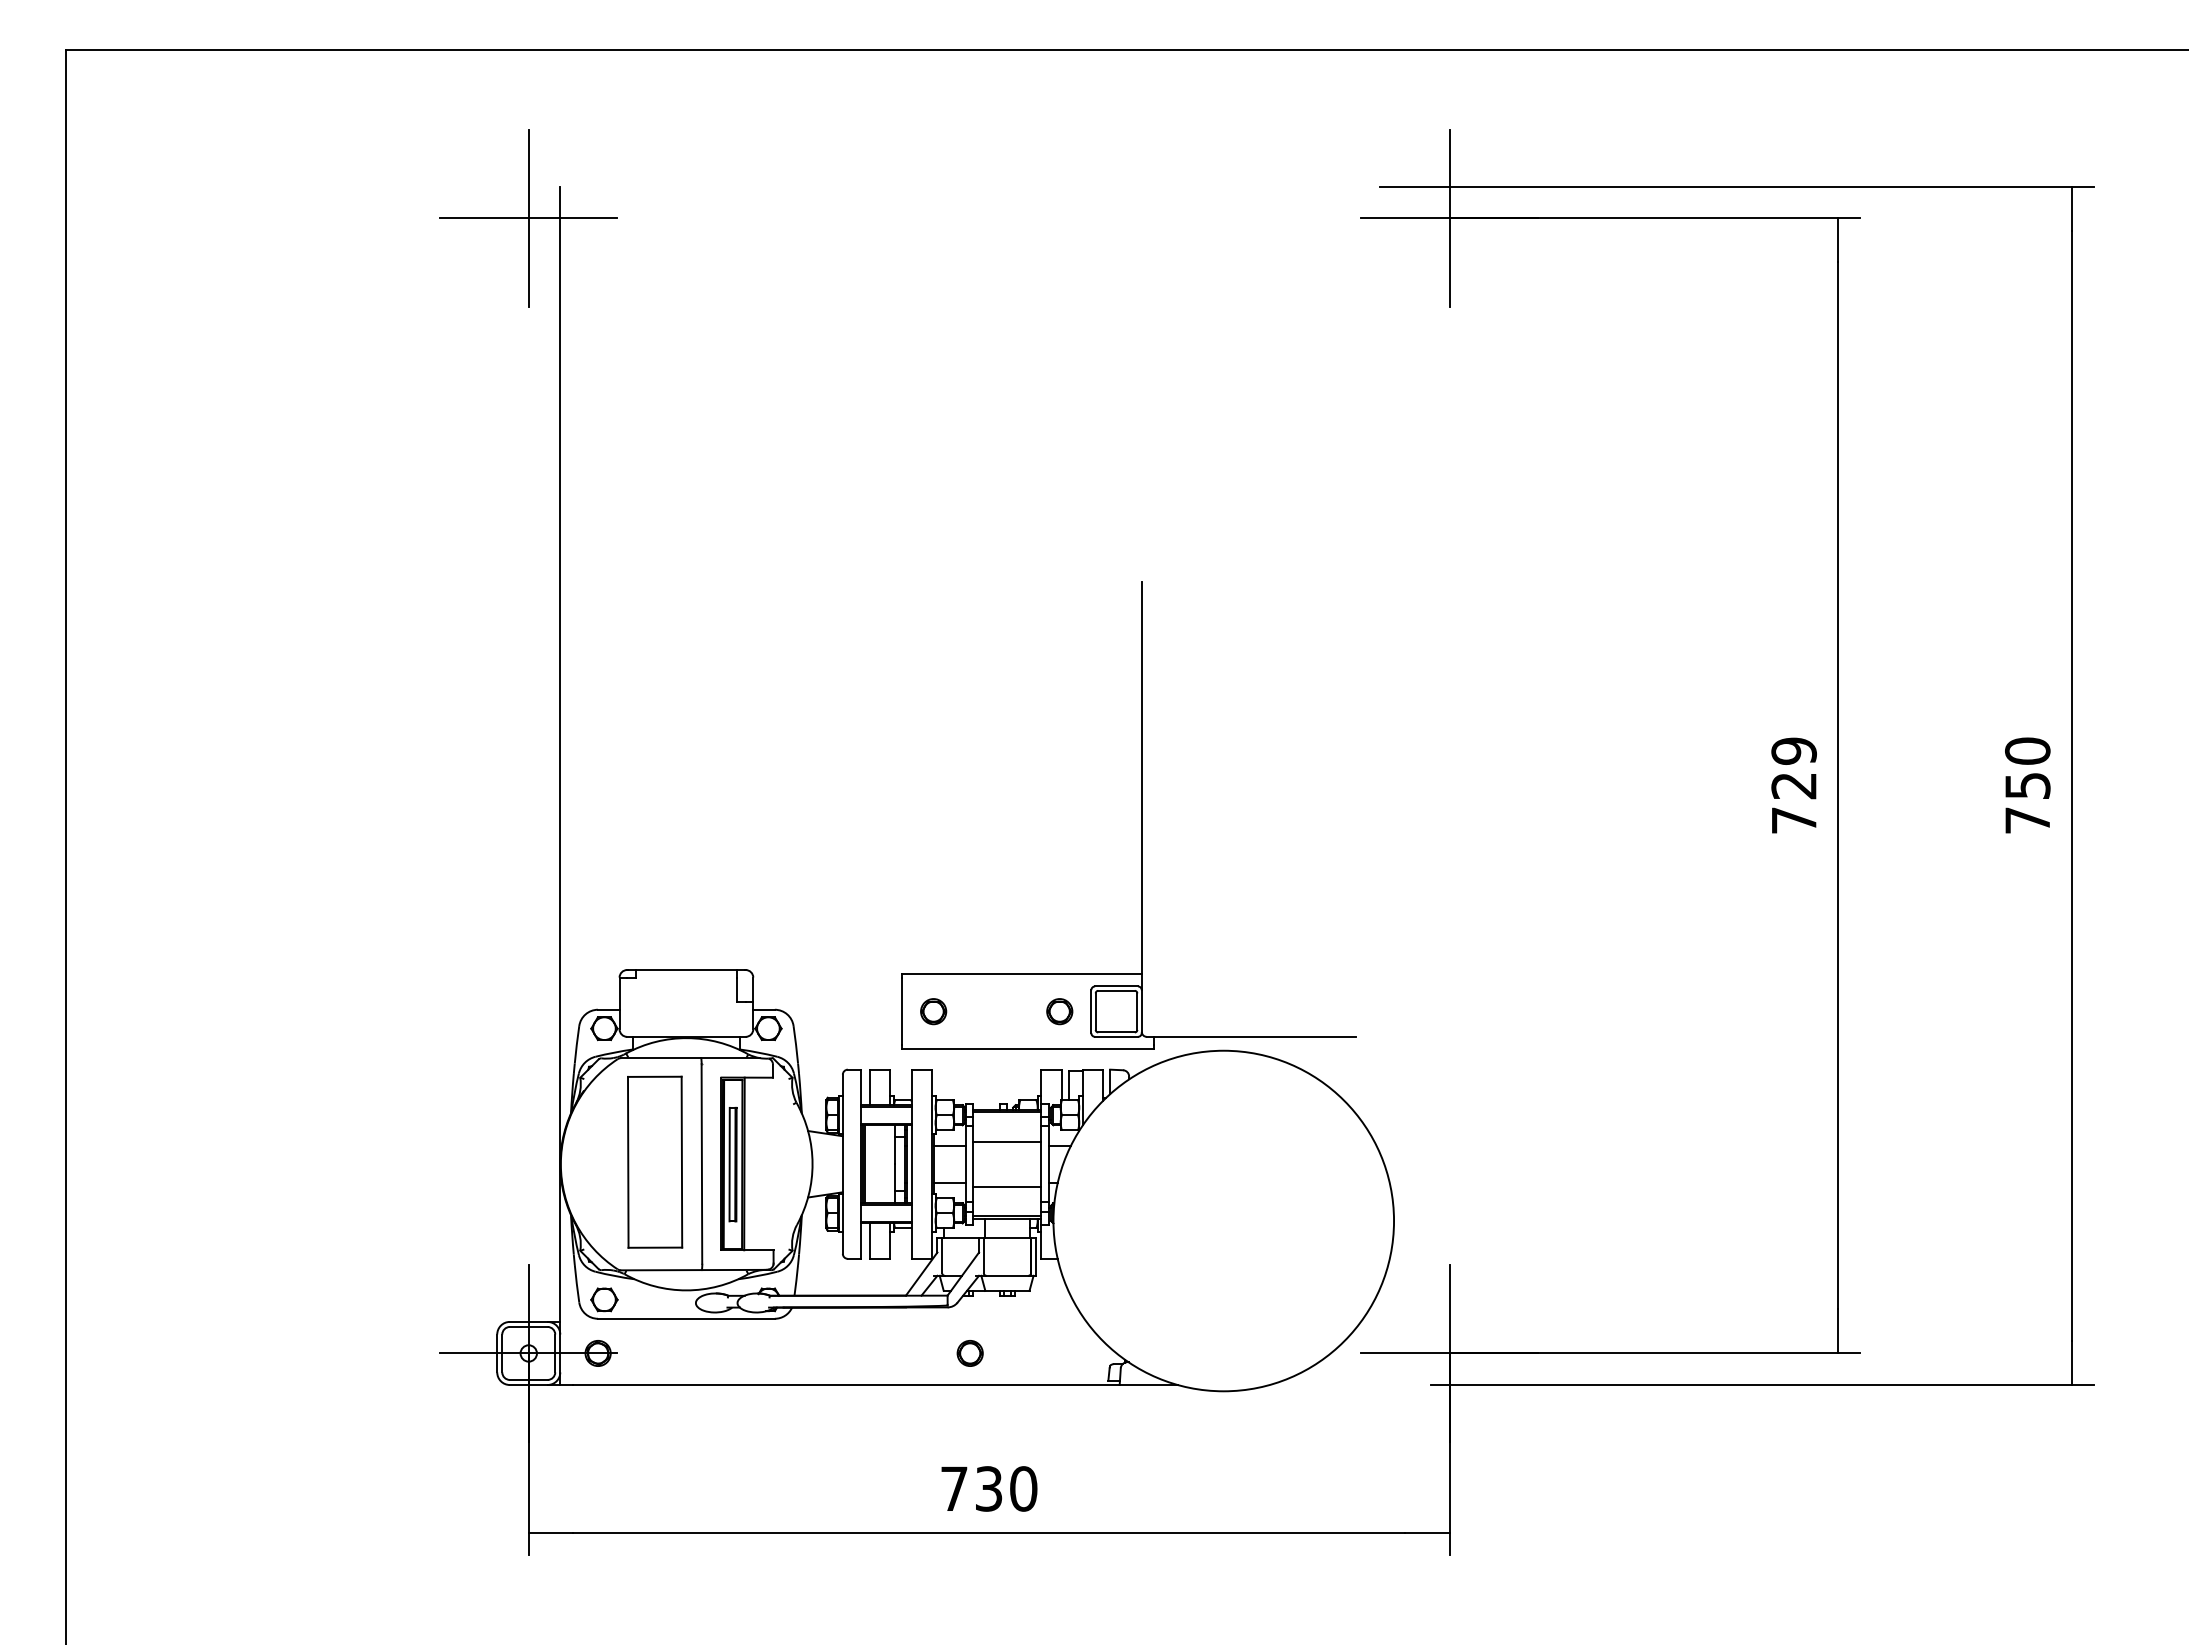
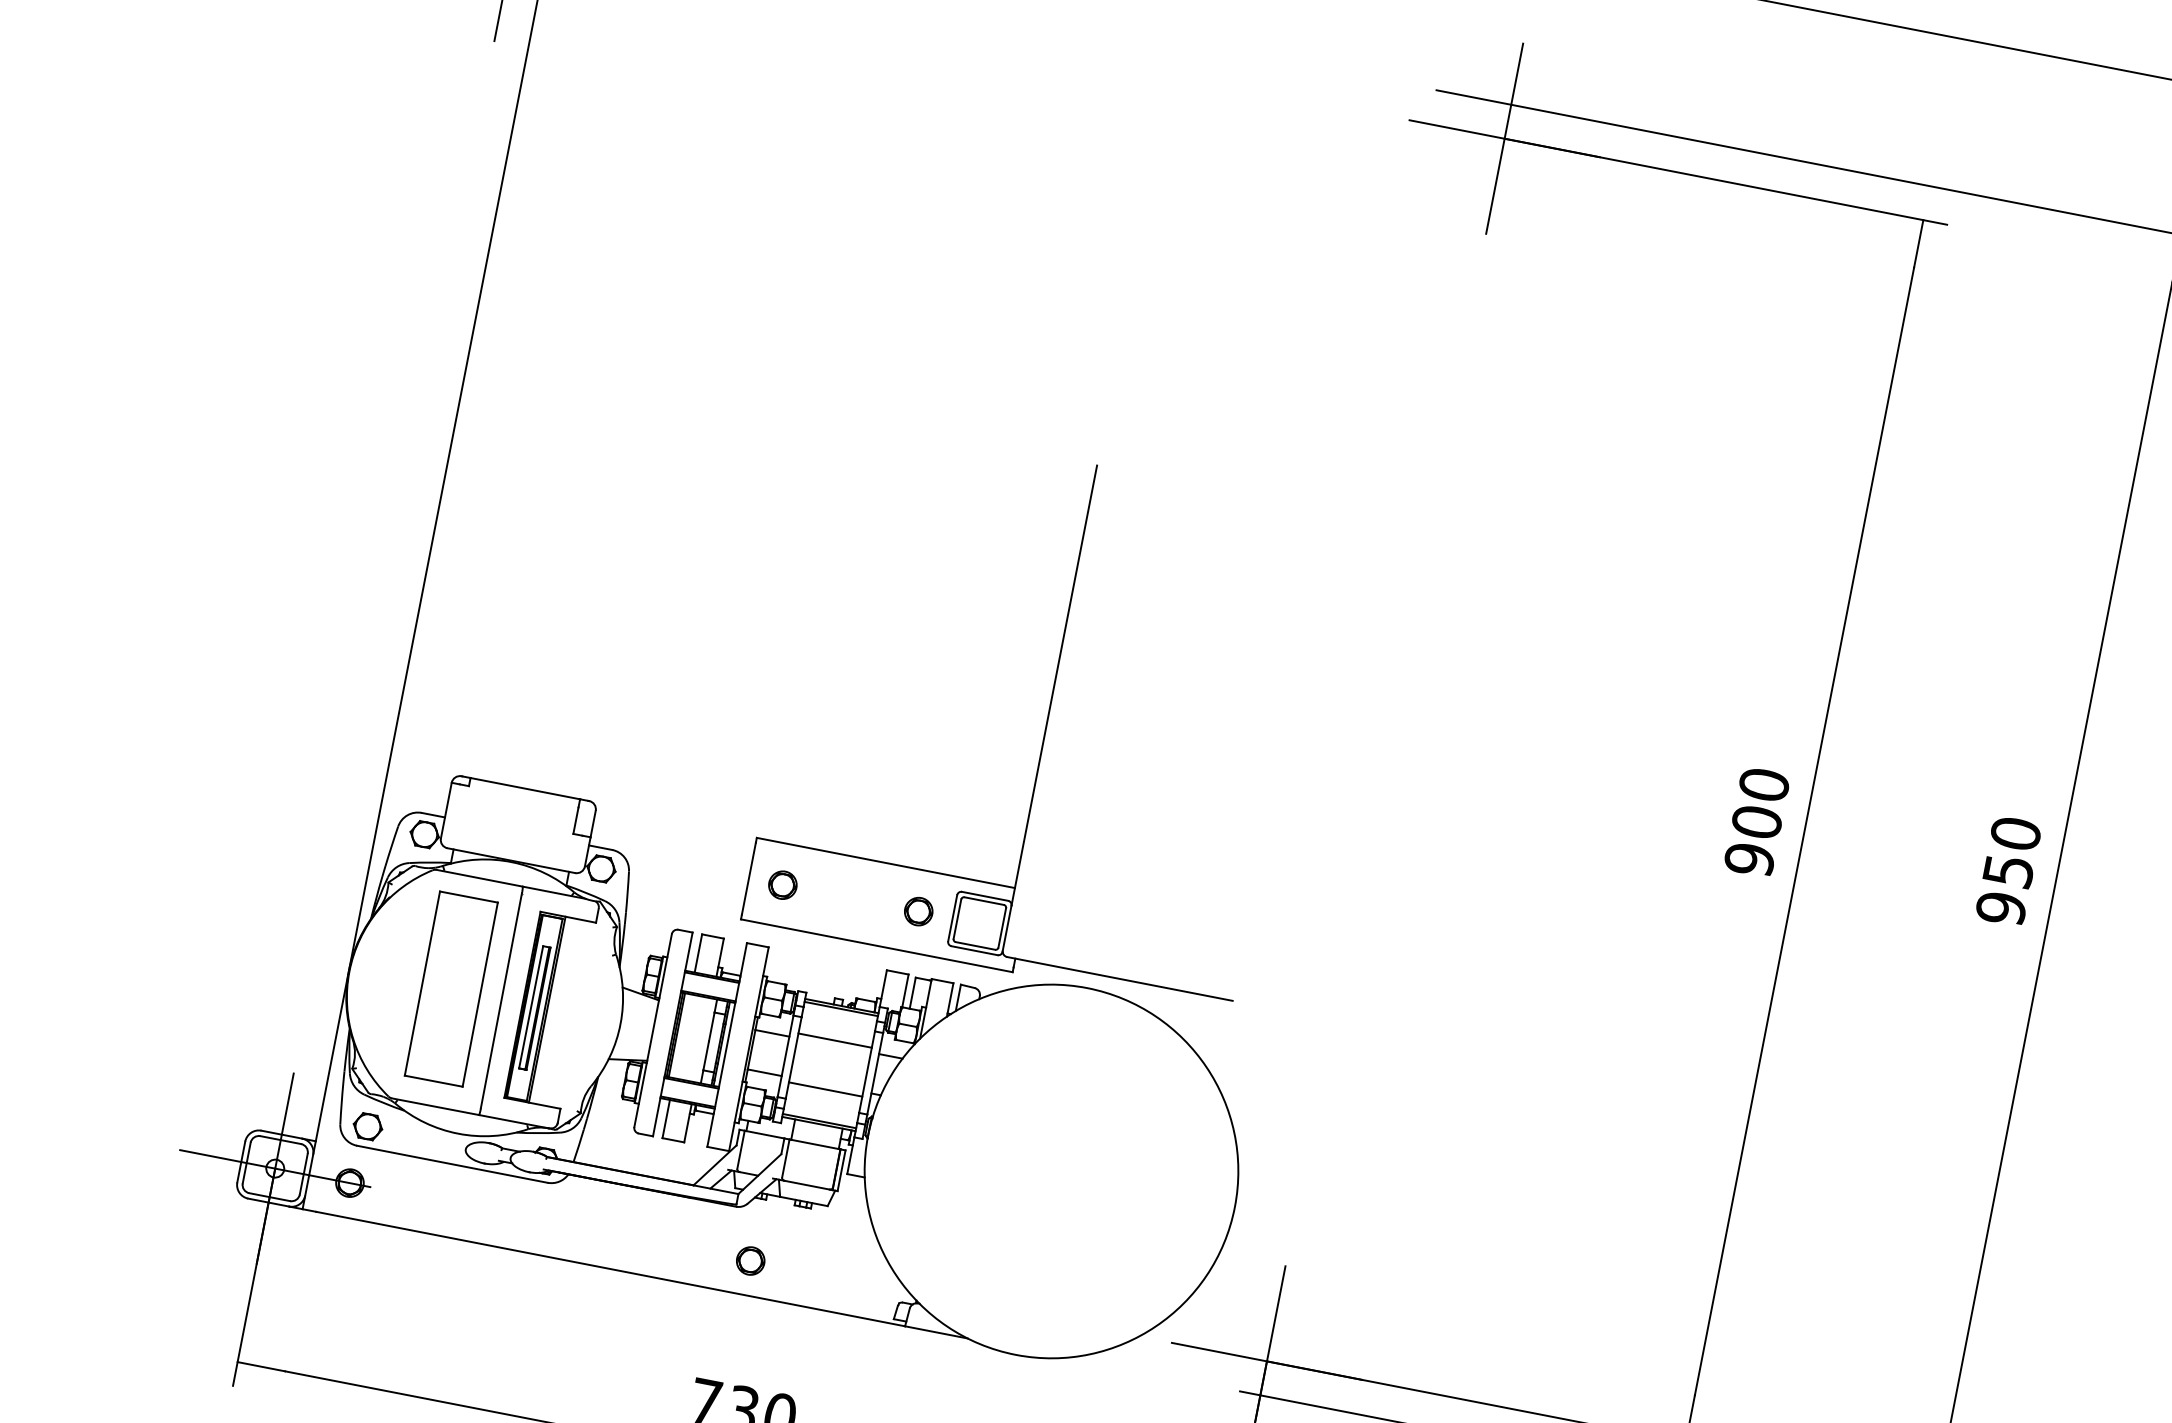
text: (1793, 785) -> (1756, 821), 729 -> 900
text: (2027, 820) -> (2001, 908), 750 -> 950

